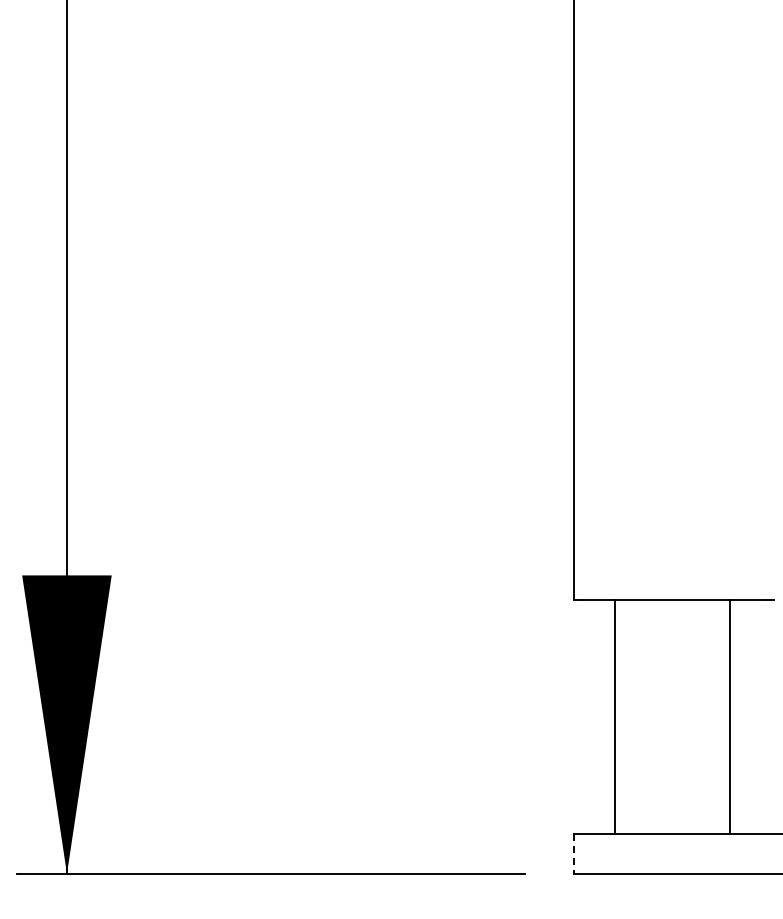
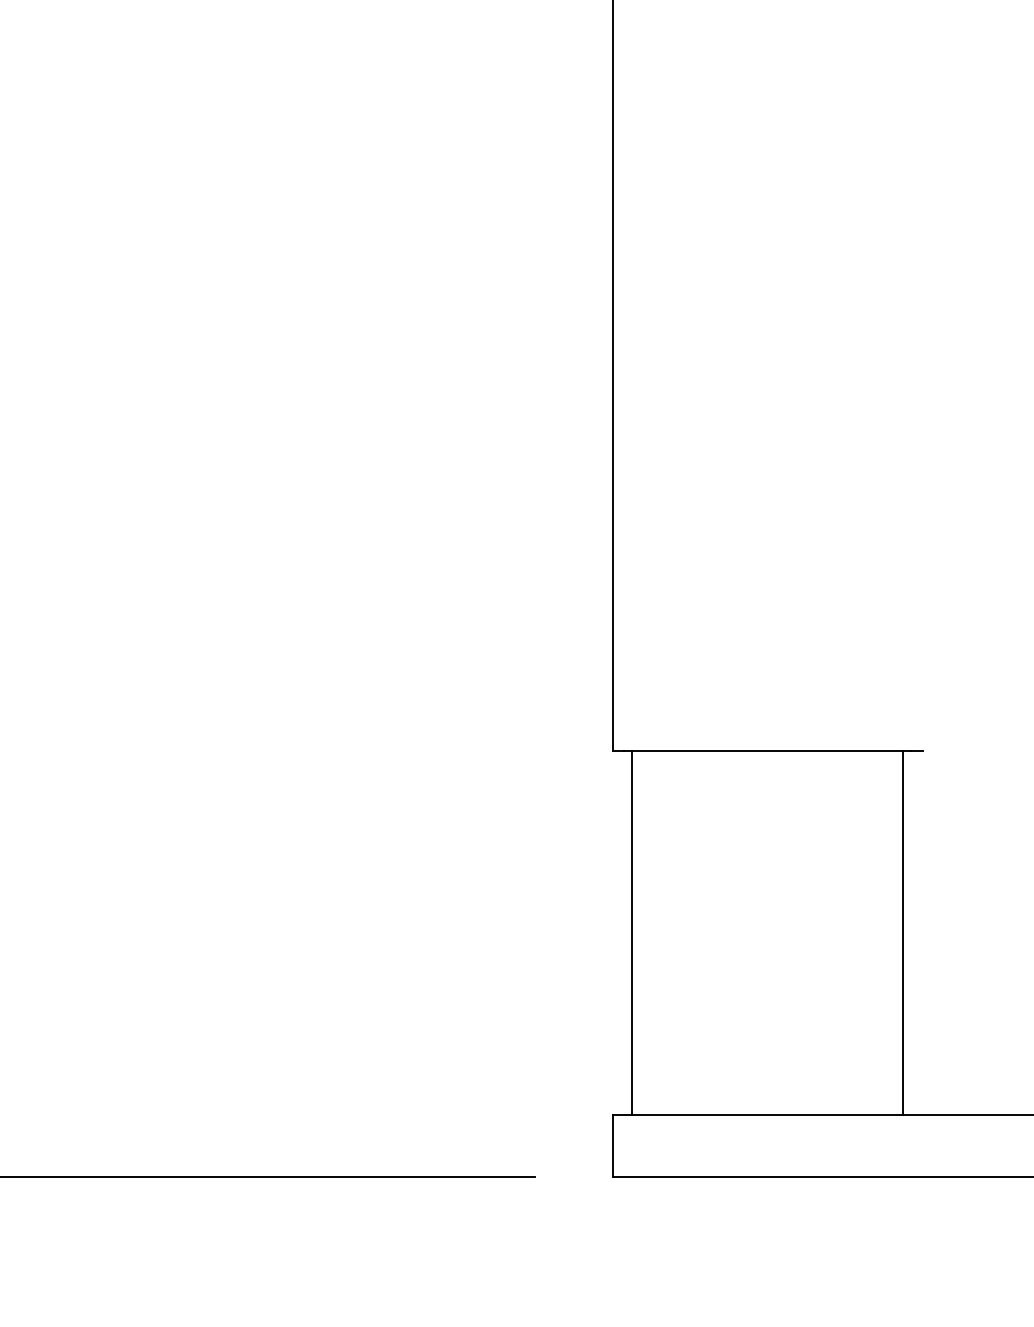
line: (614, 717) -> (631, 933), moved
line: (730, 717) -> (904, 933), moved
line: (574, 854) -> (612, 1147), dashed -> solid

